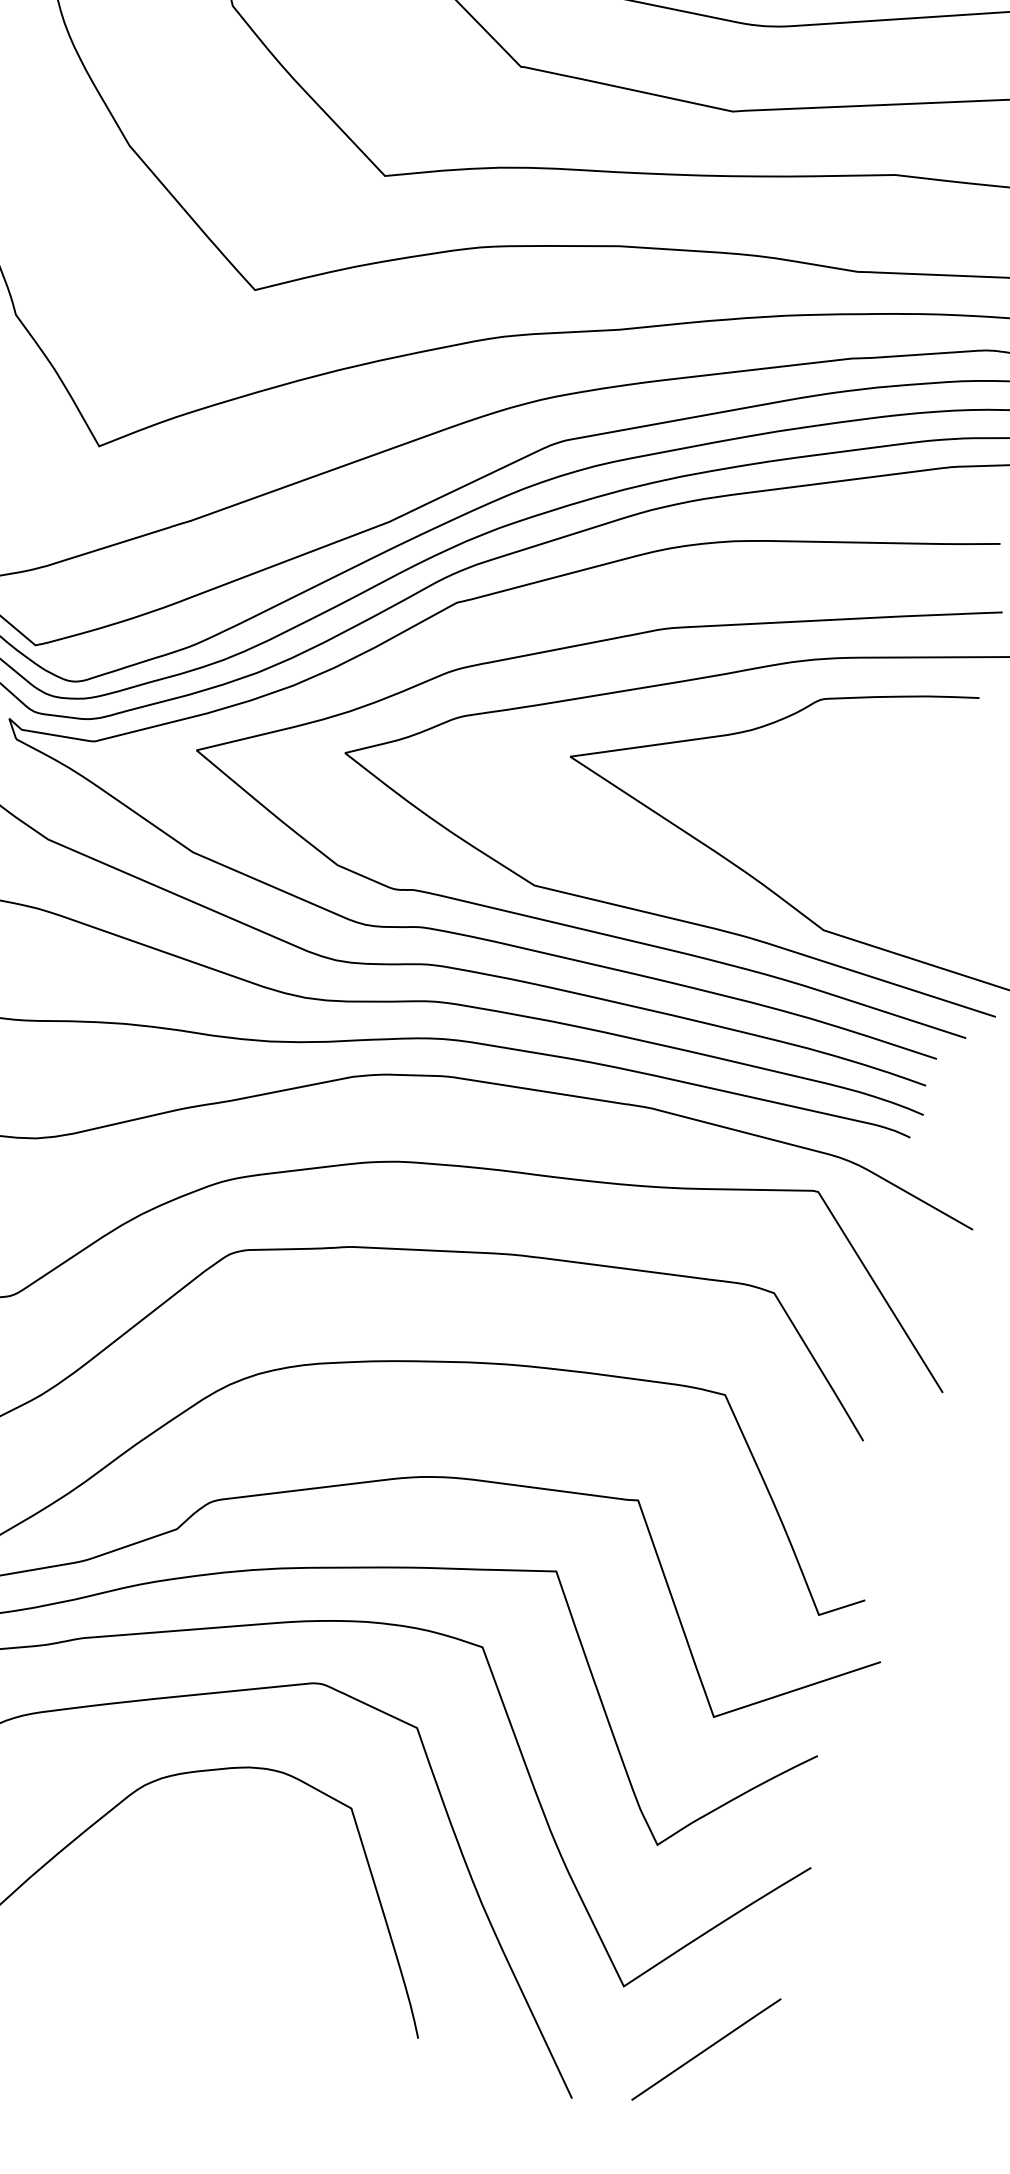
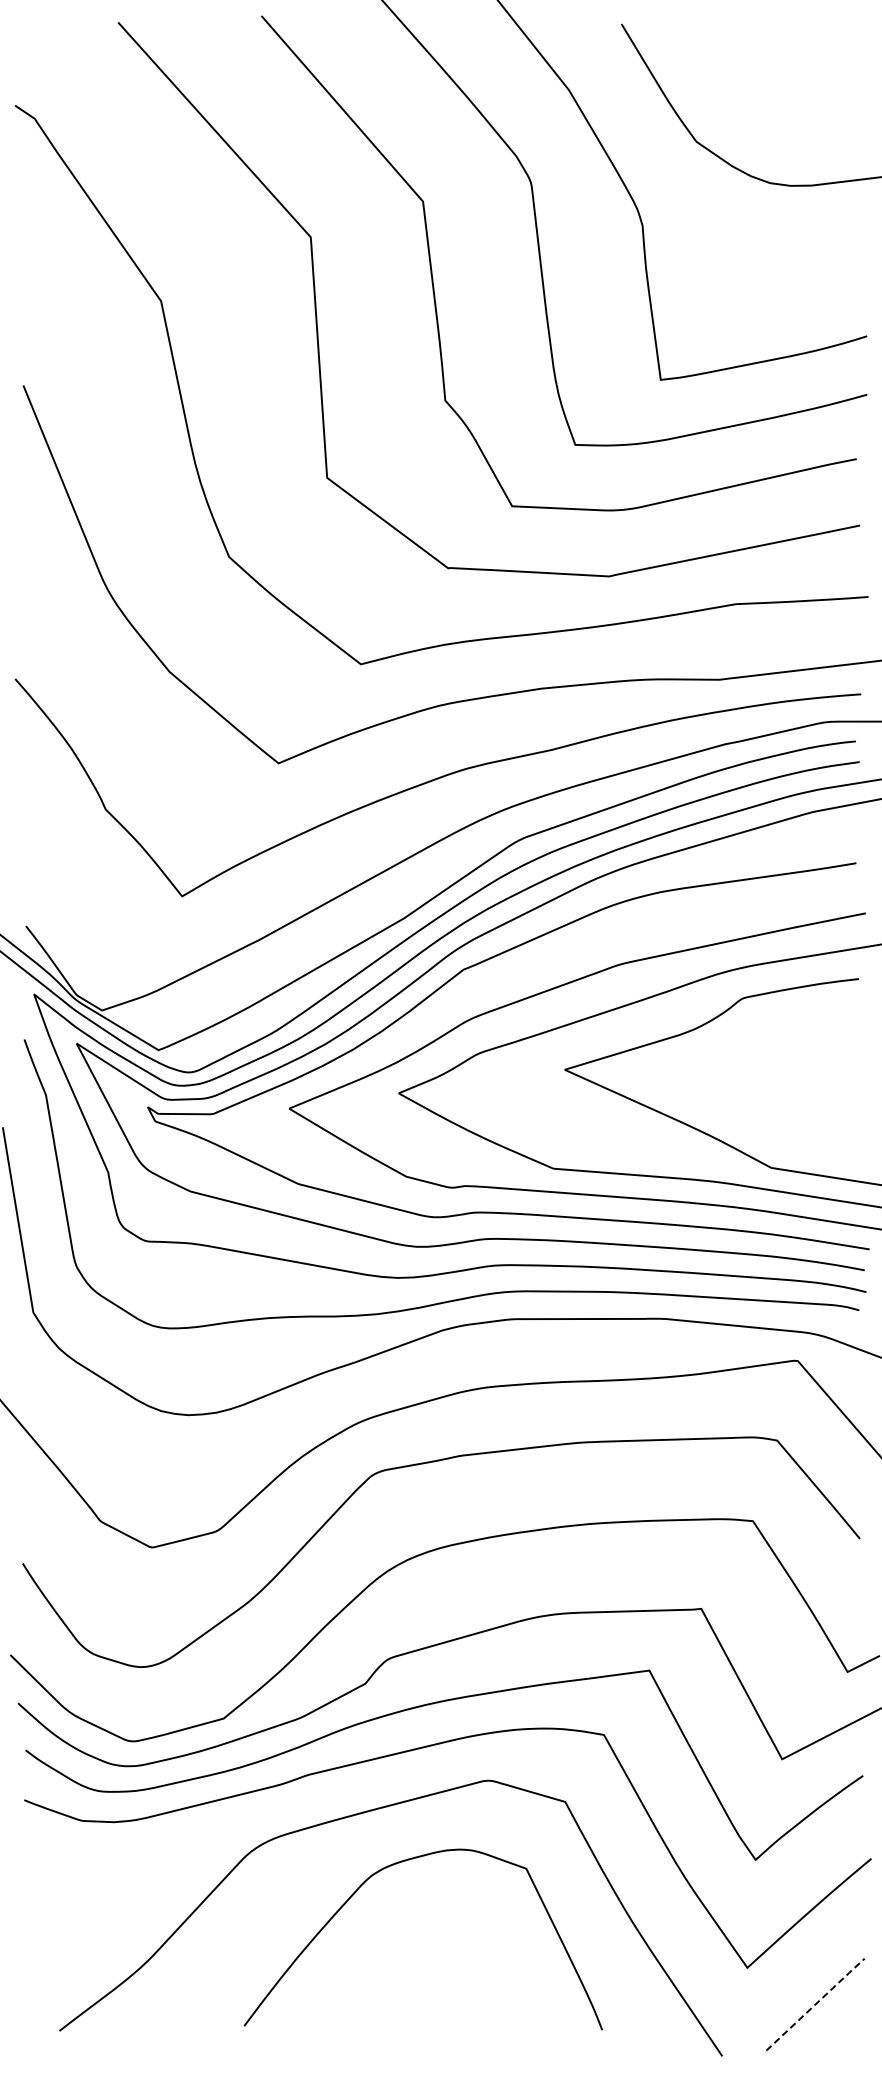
line: (708, 2048) -> (816, 2003), solid -> dashed

